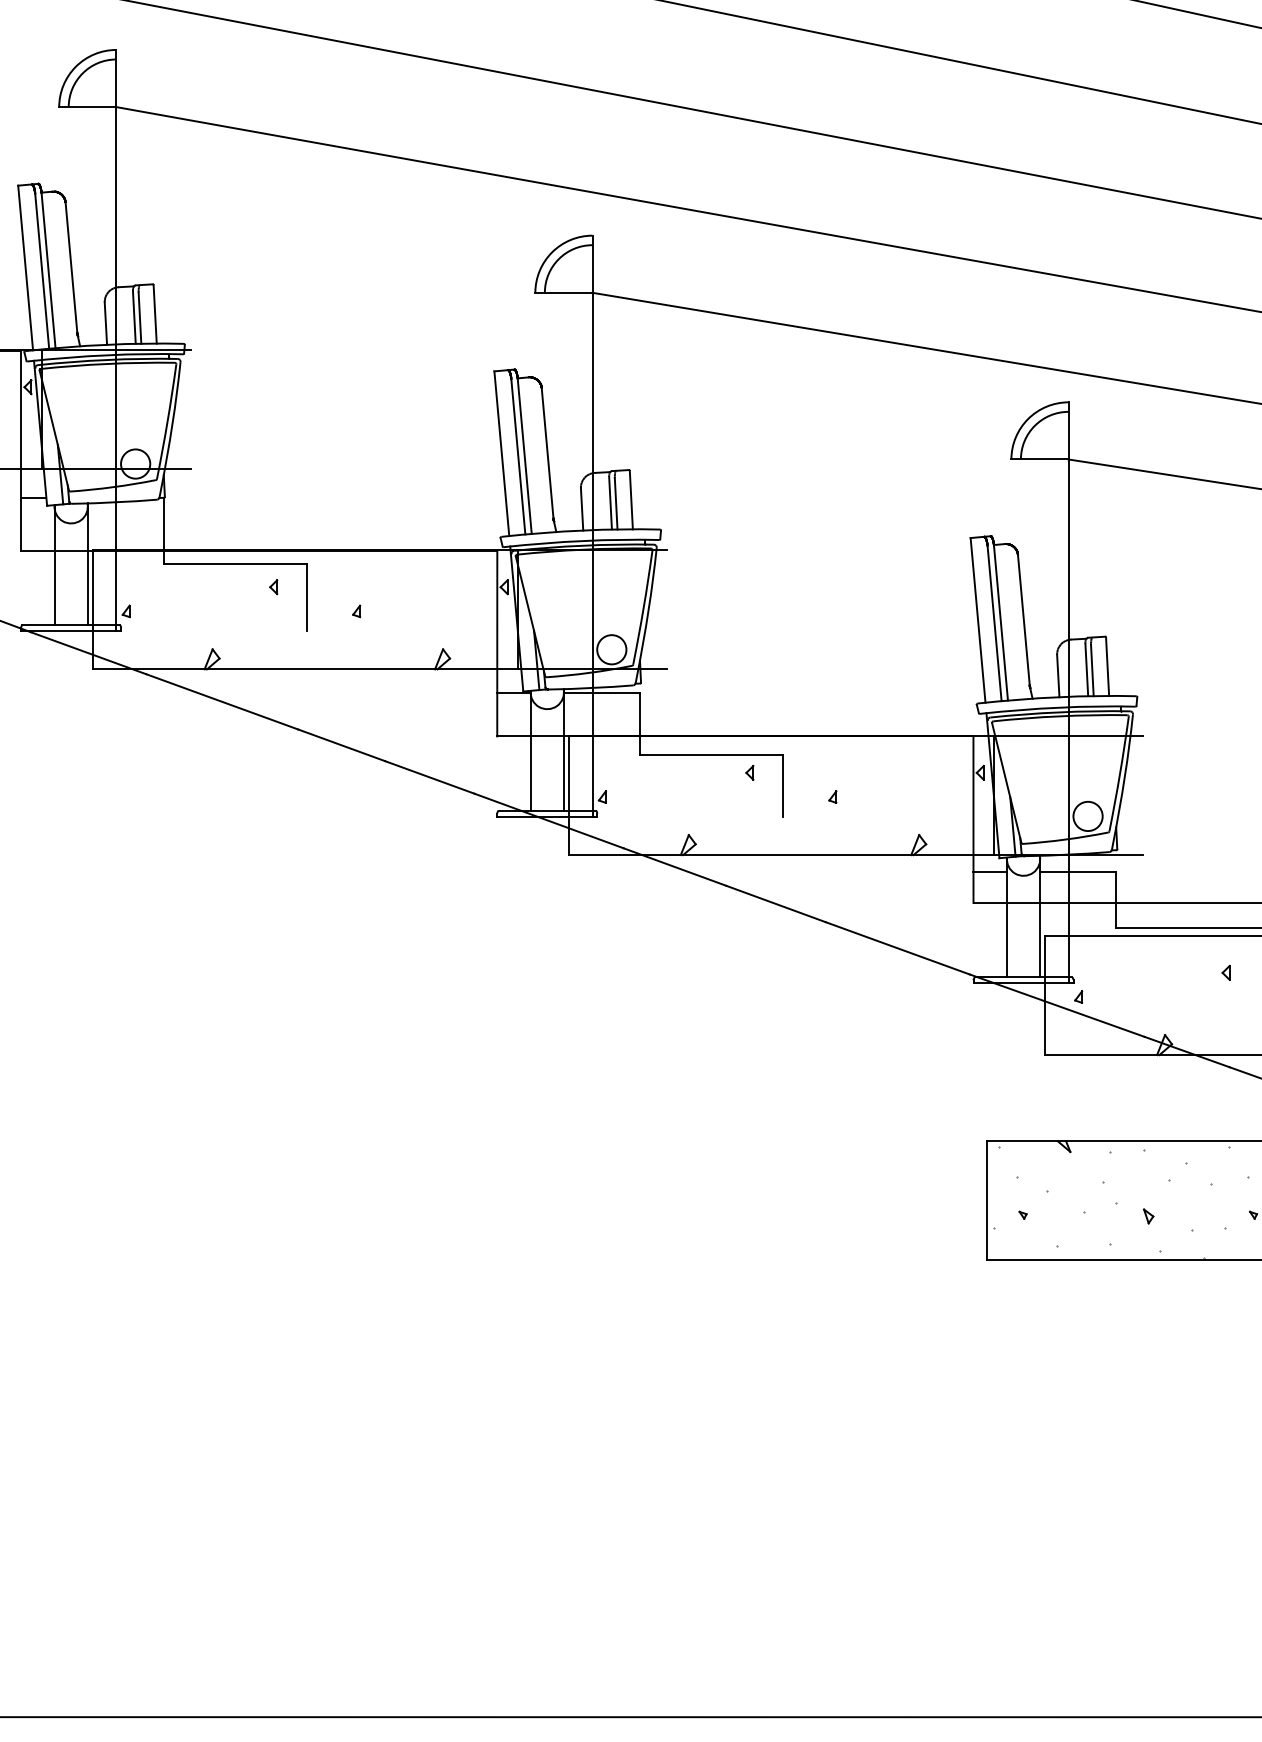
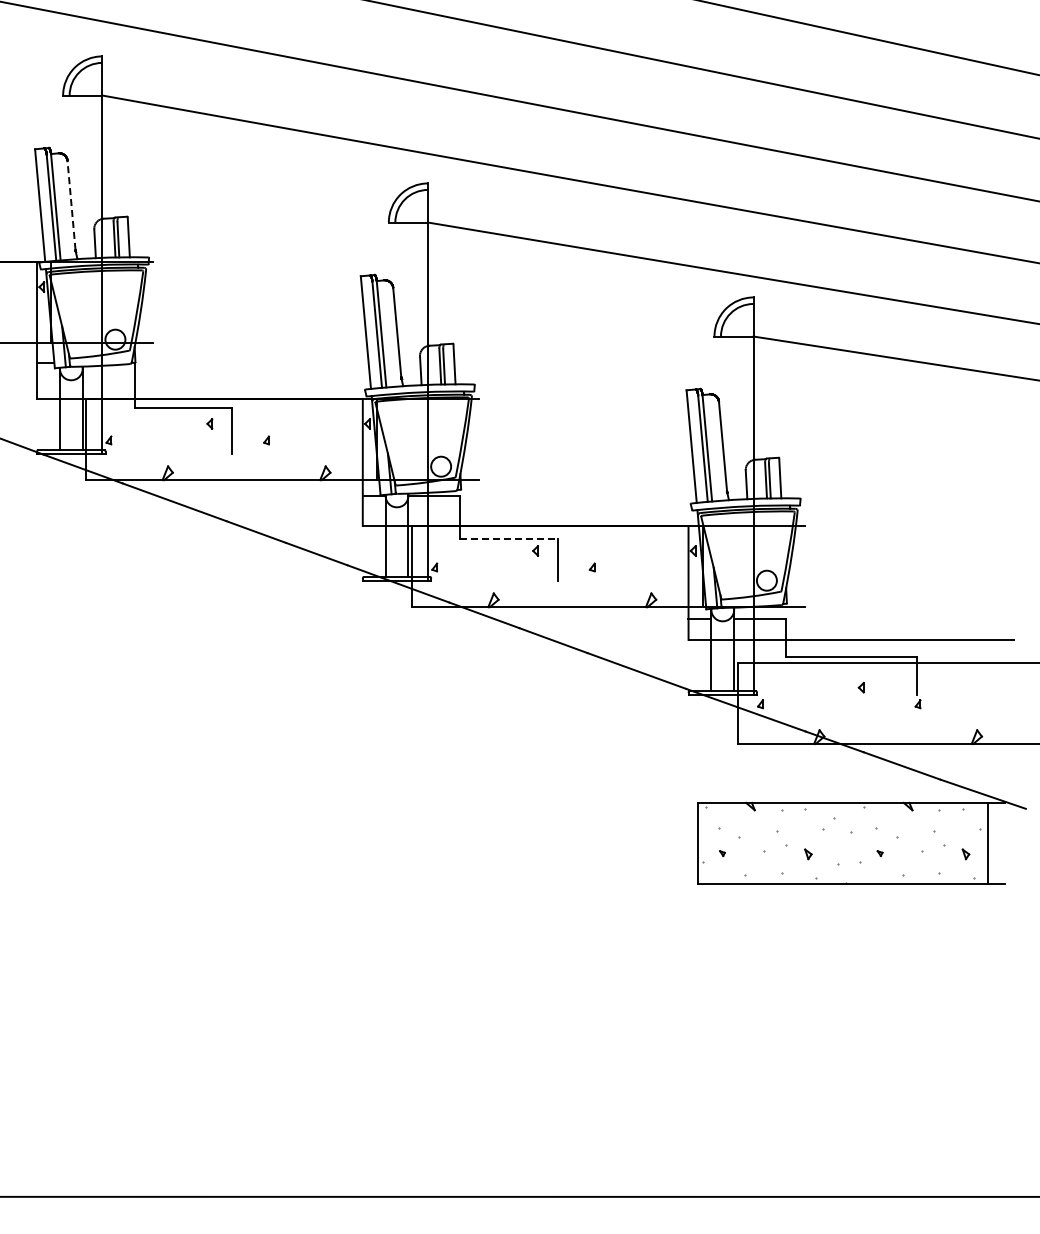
line: (71, 267) -> (71, 205), solid -> dashed
line: (711, 754) -> (509, 538), solid -> dashed

